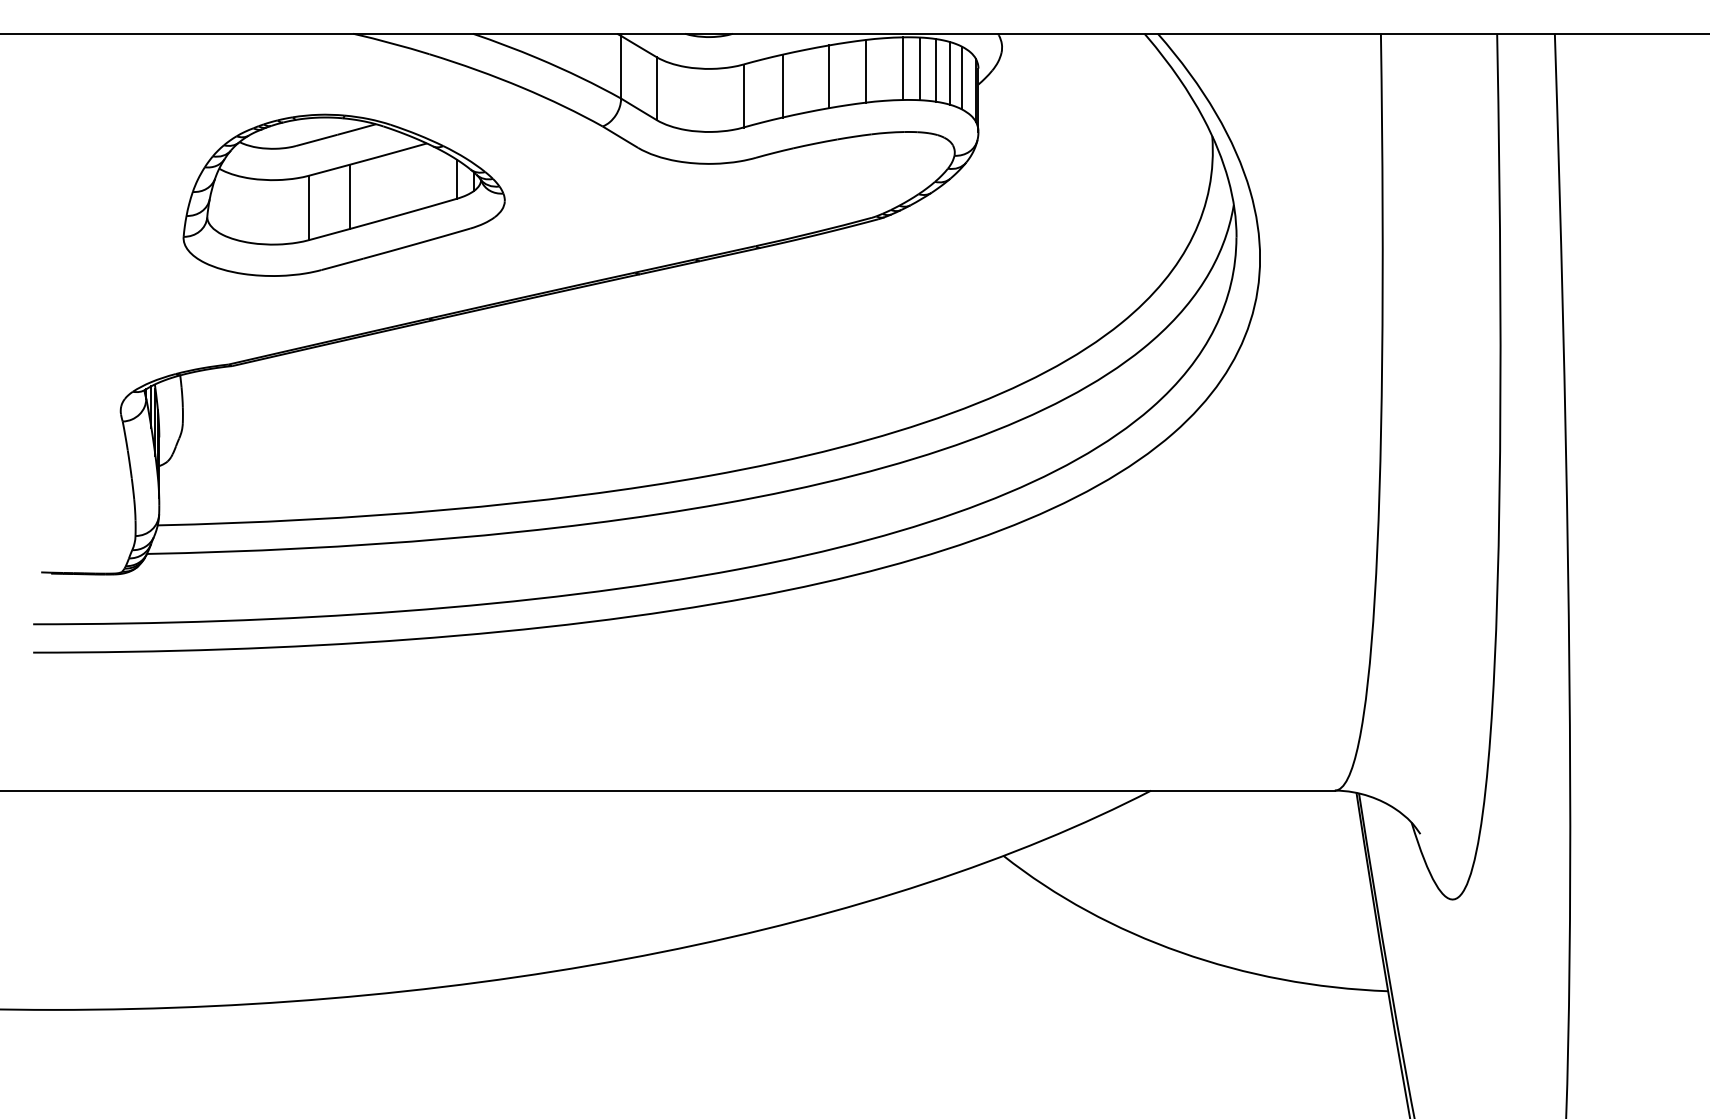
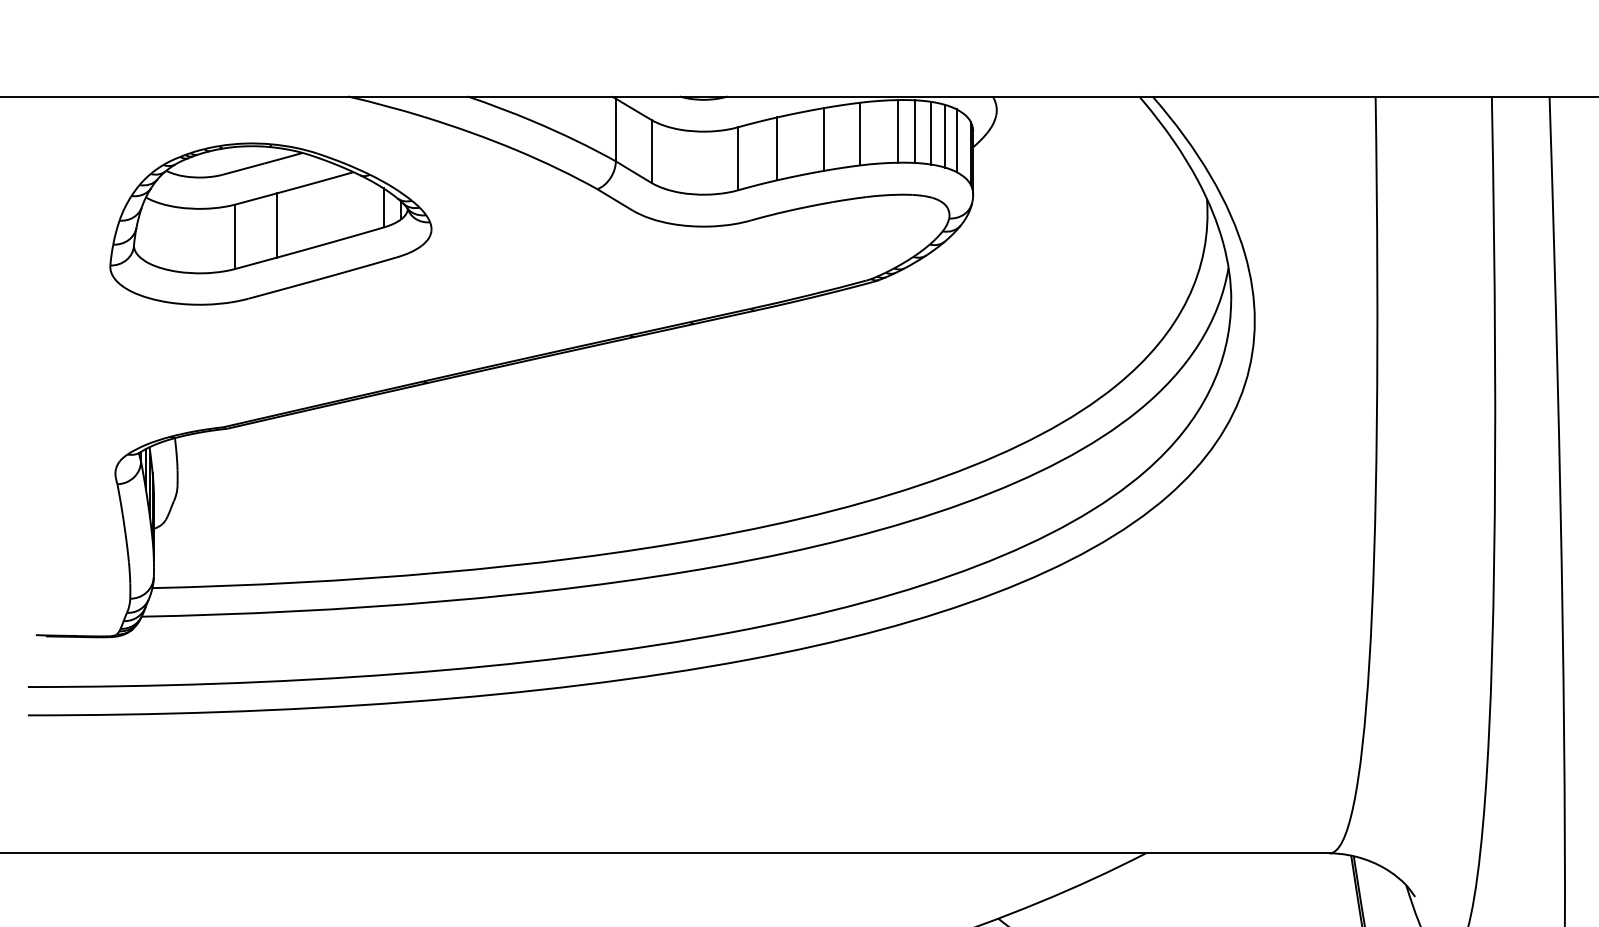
part: (343, 194) -> (270, 223), moved

